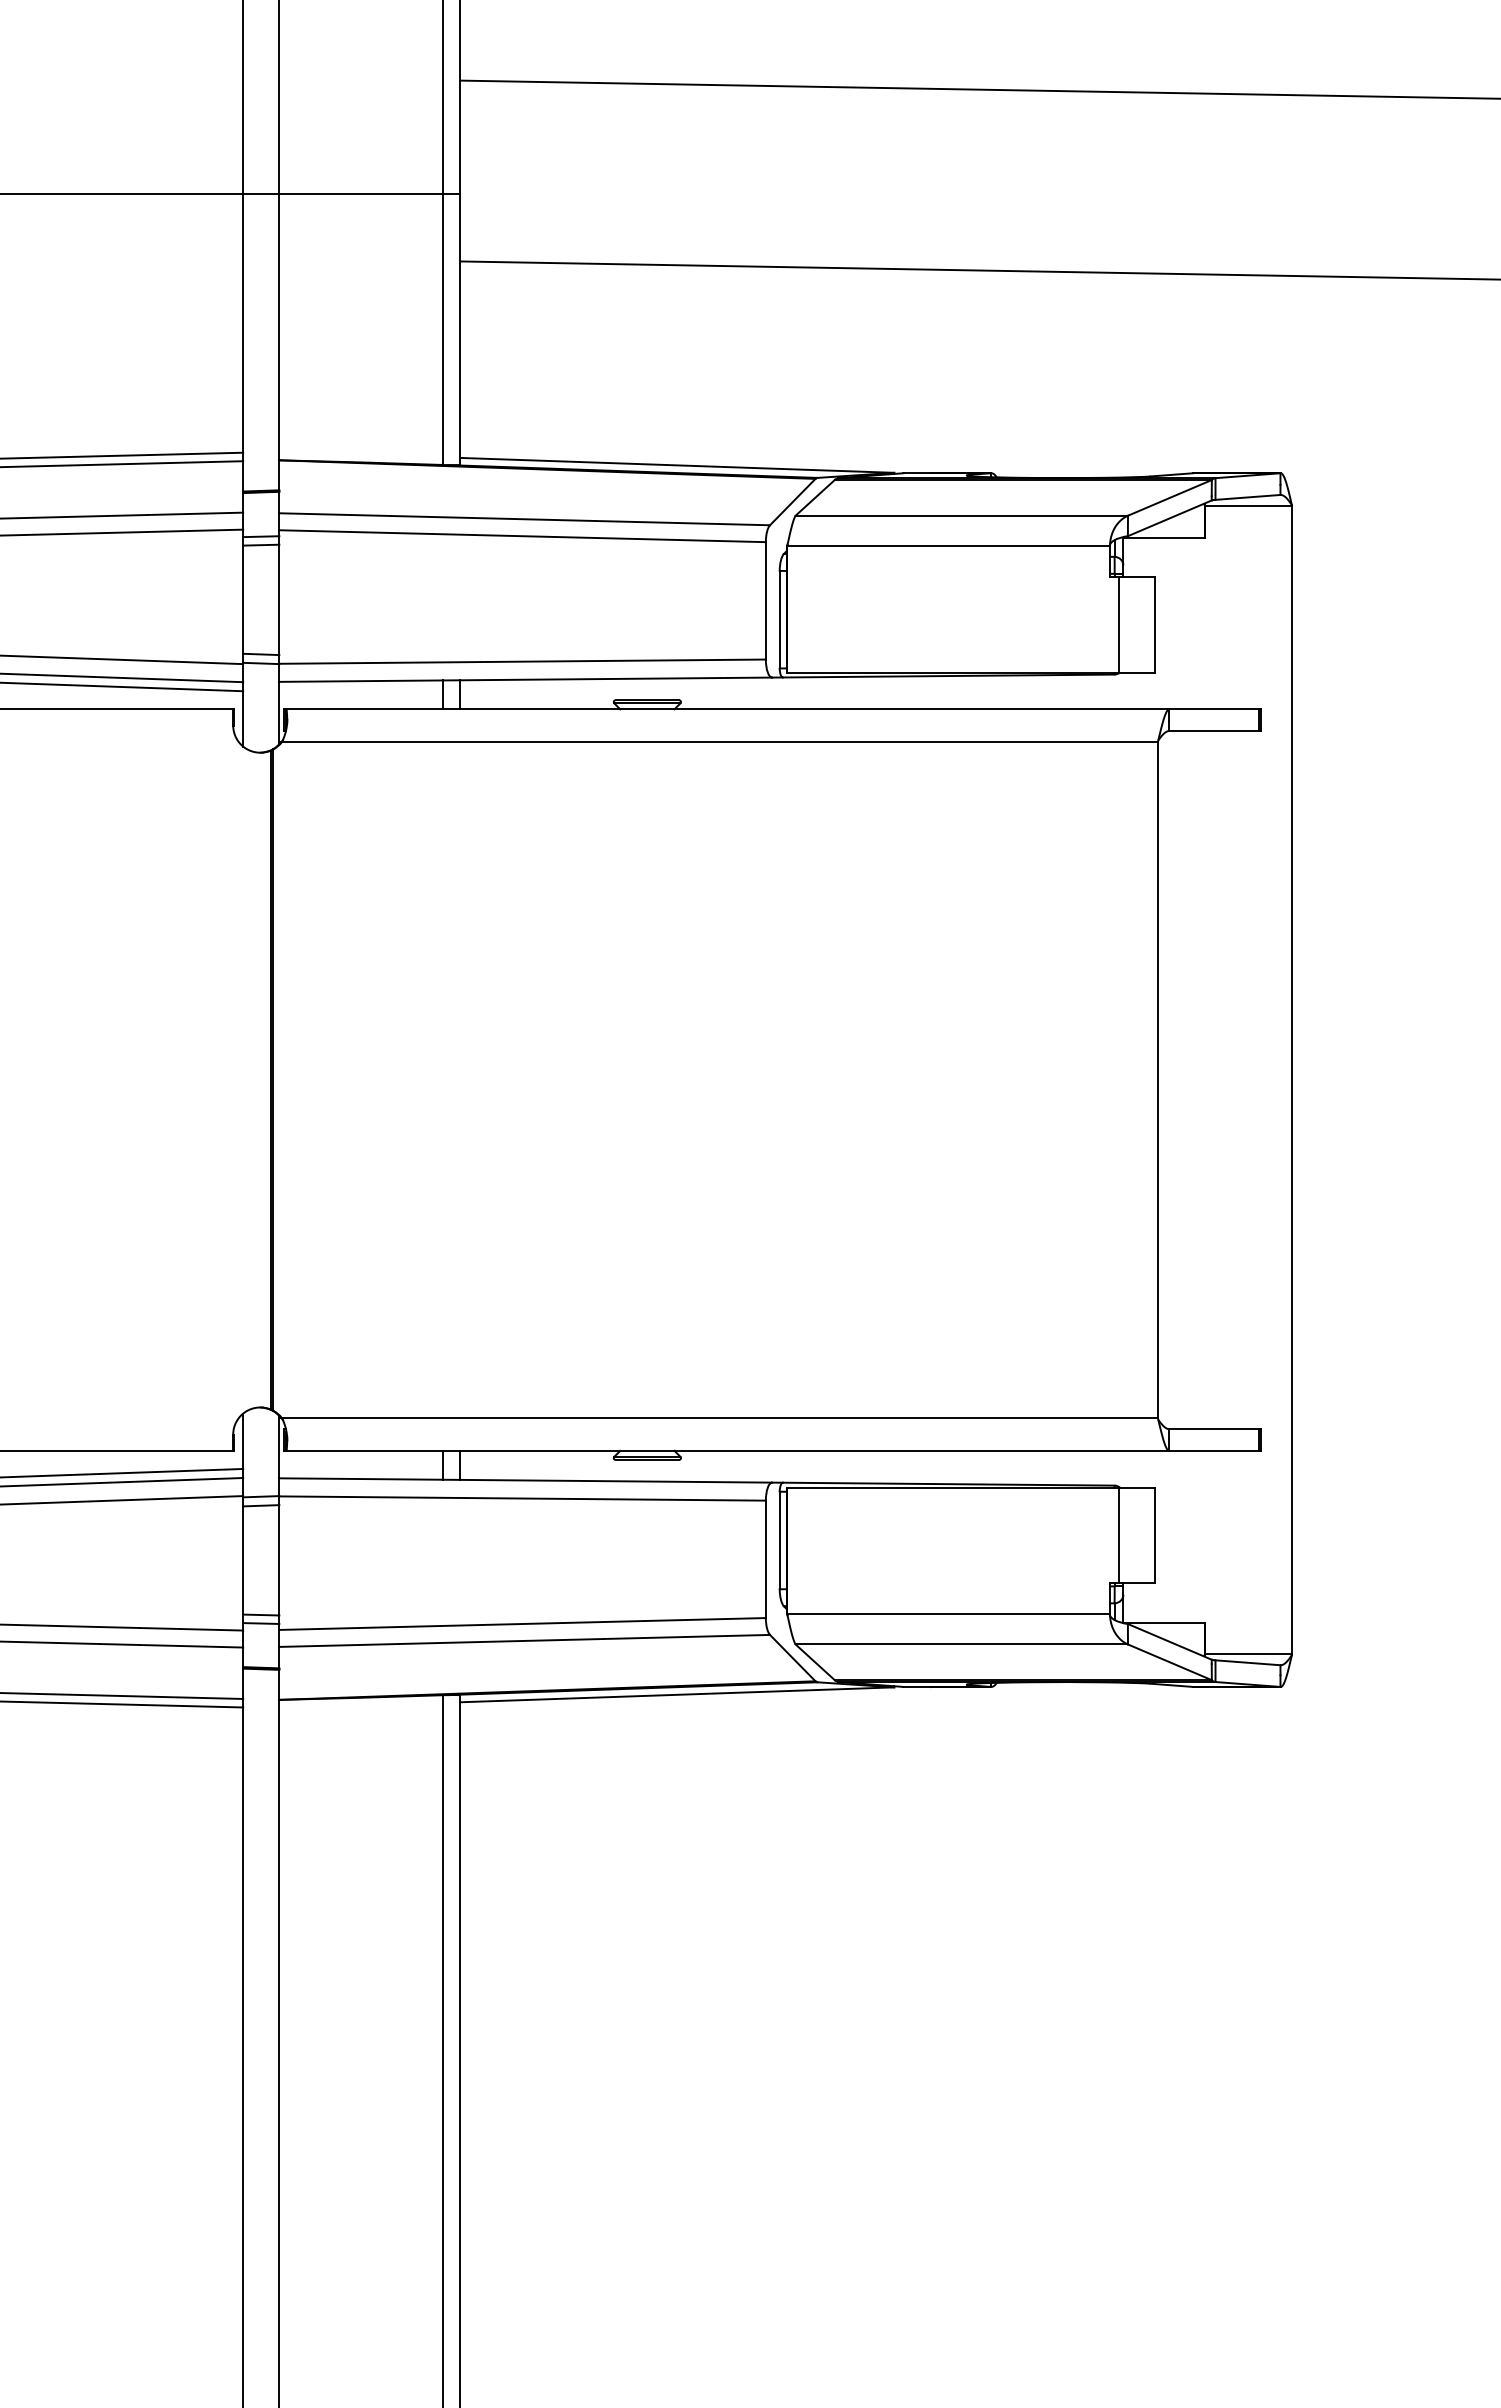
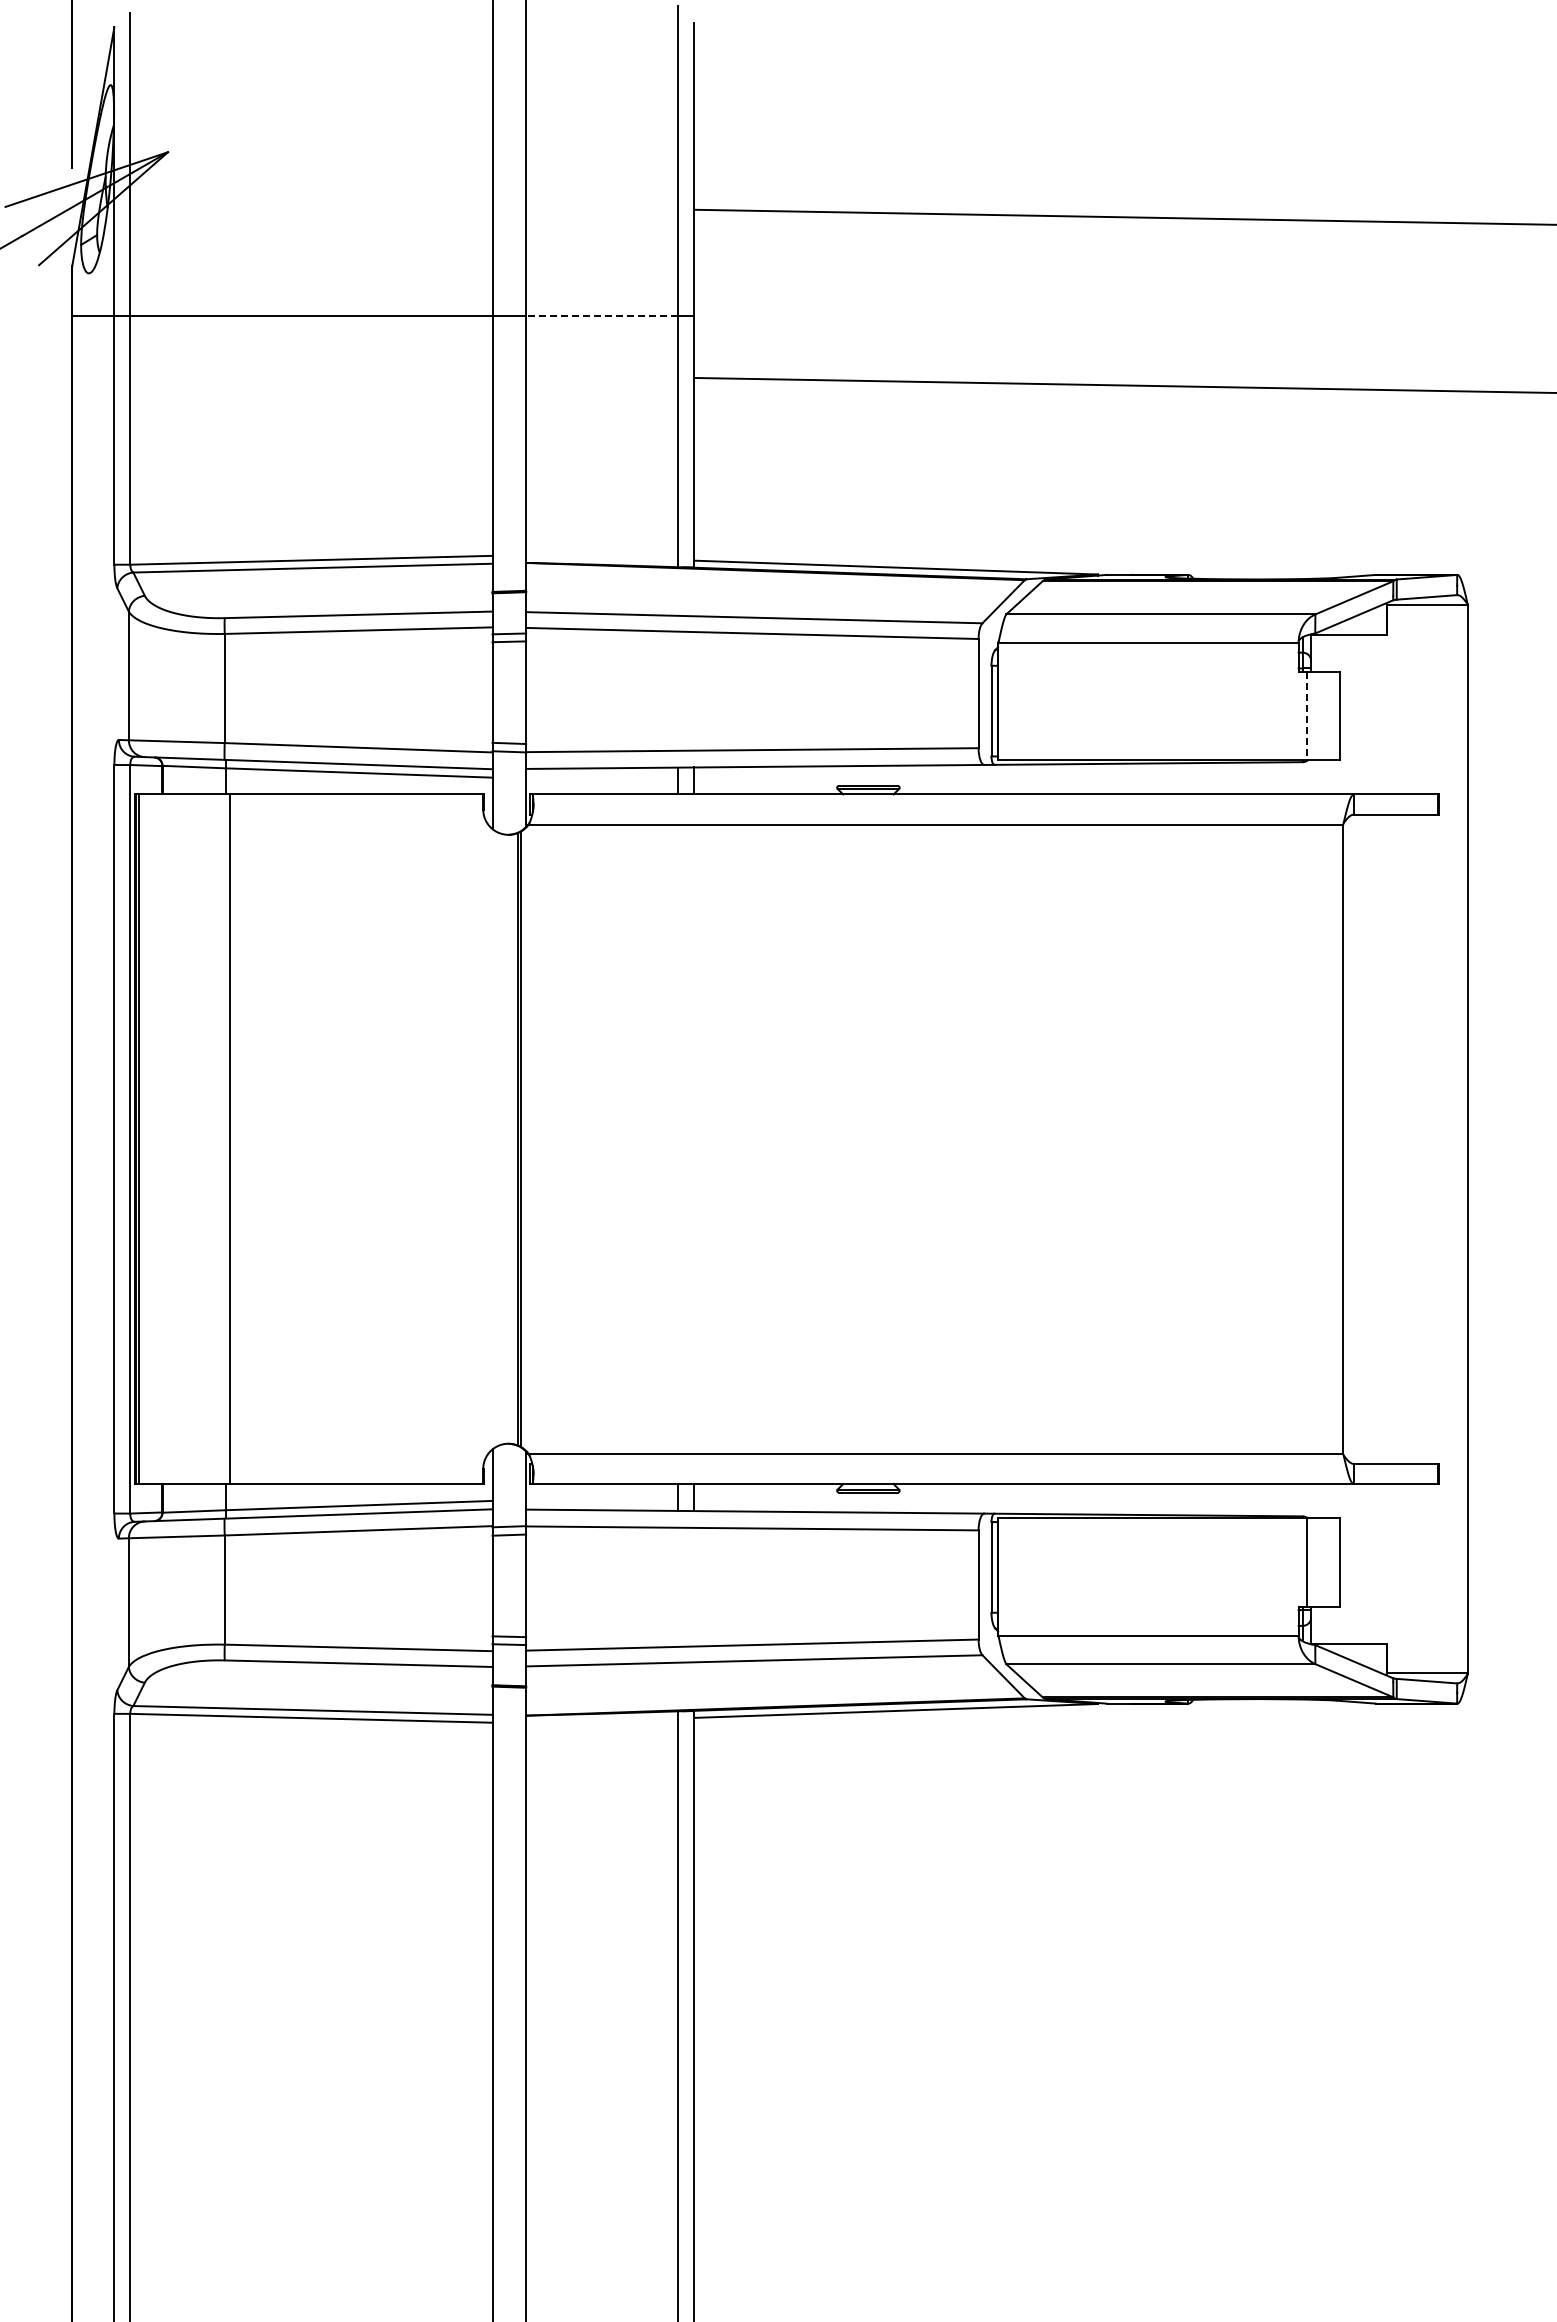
line: (361, 194) -> (602, 315), solid -> dashed
line: (1119, 625) -> (1307, 716), solid -> dashed

